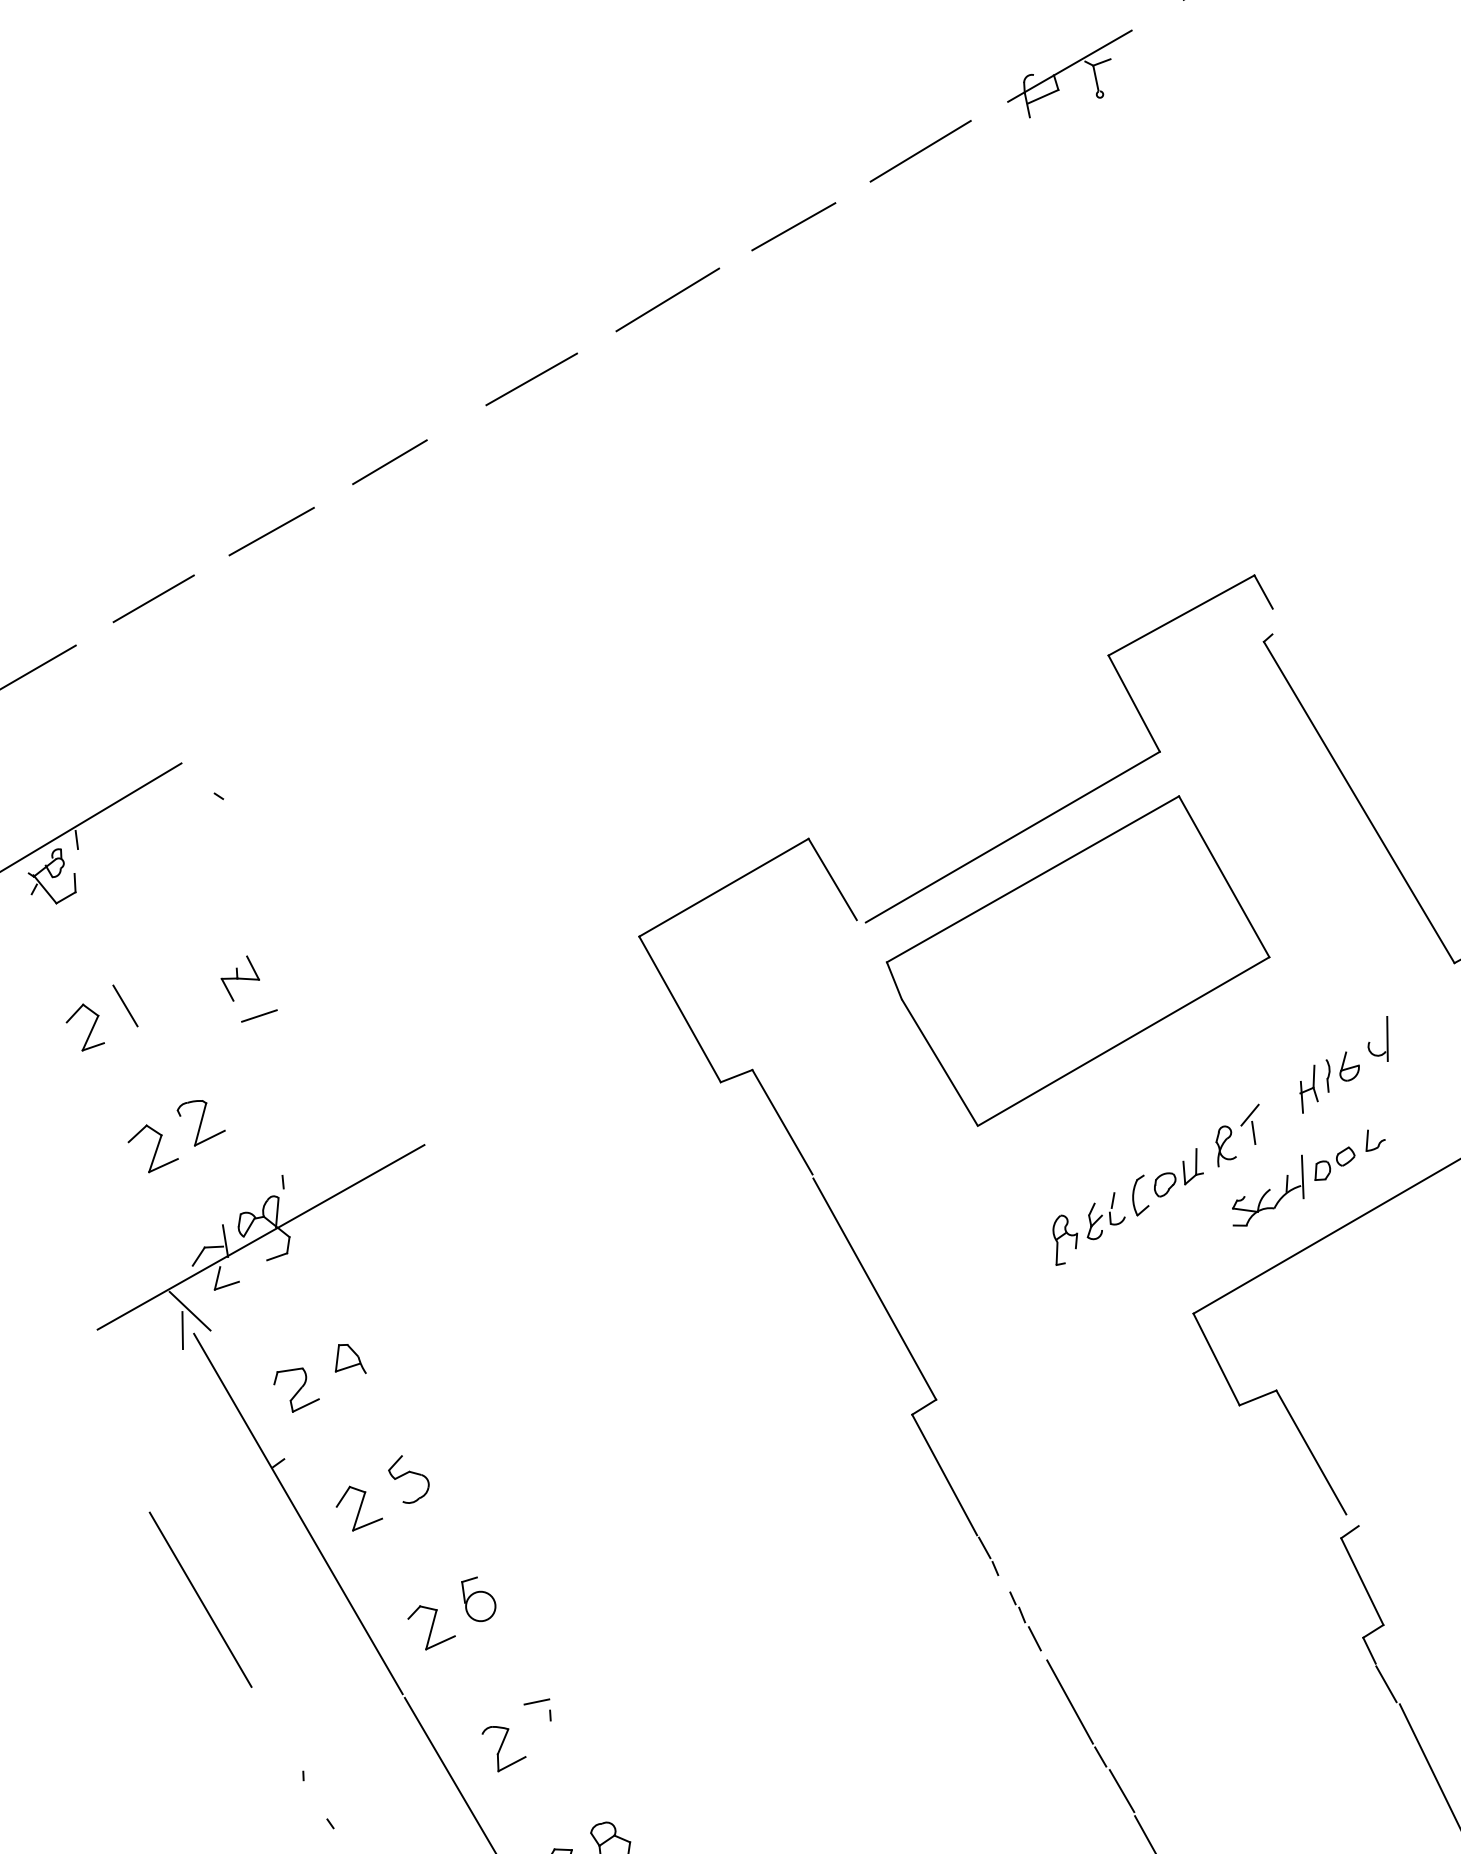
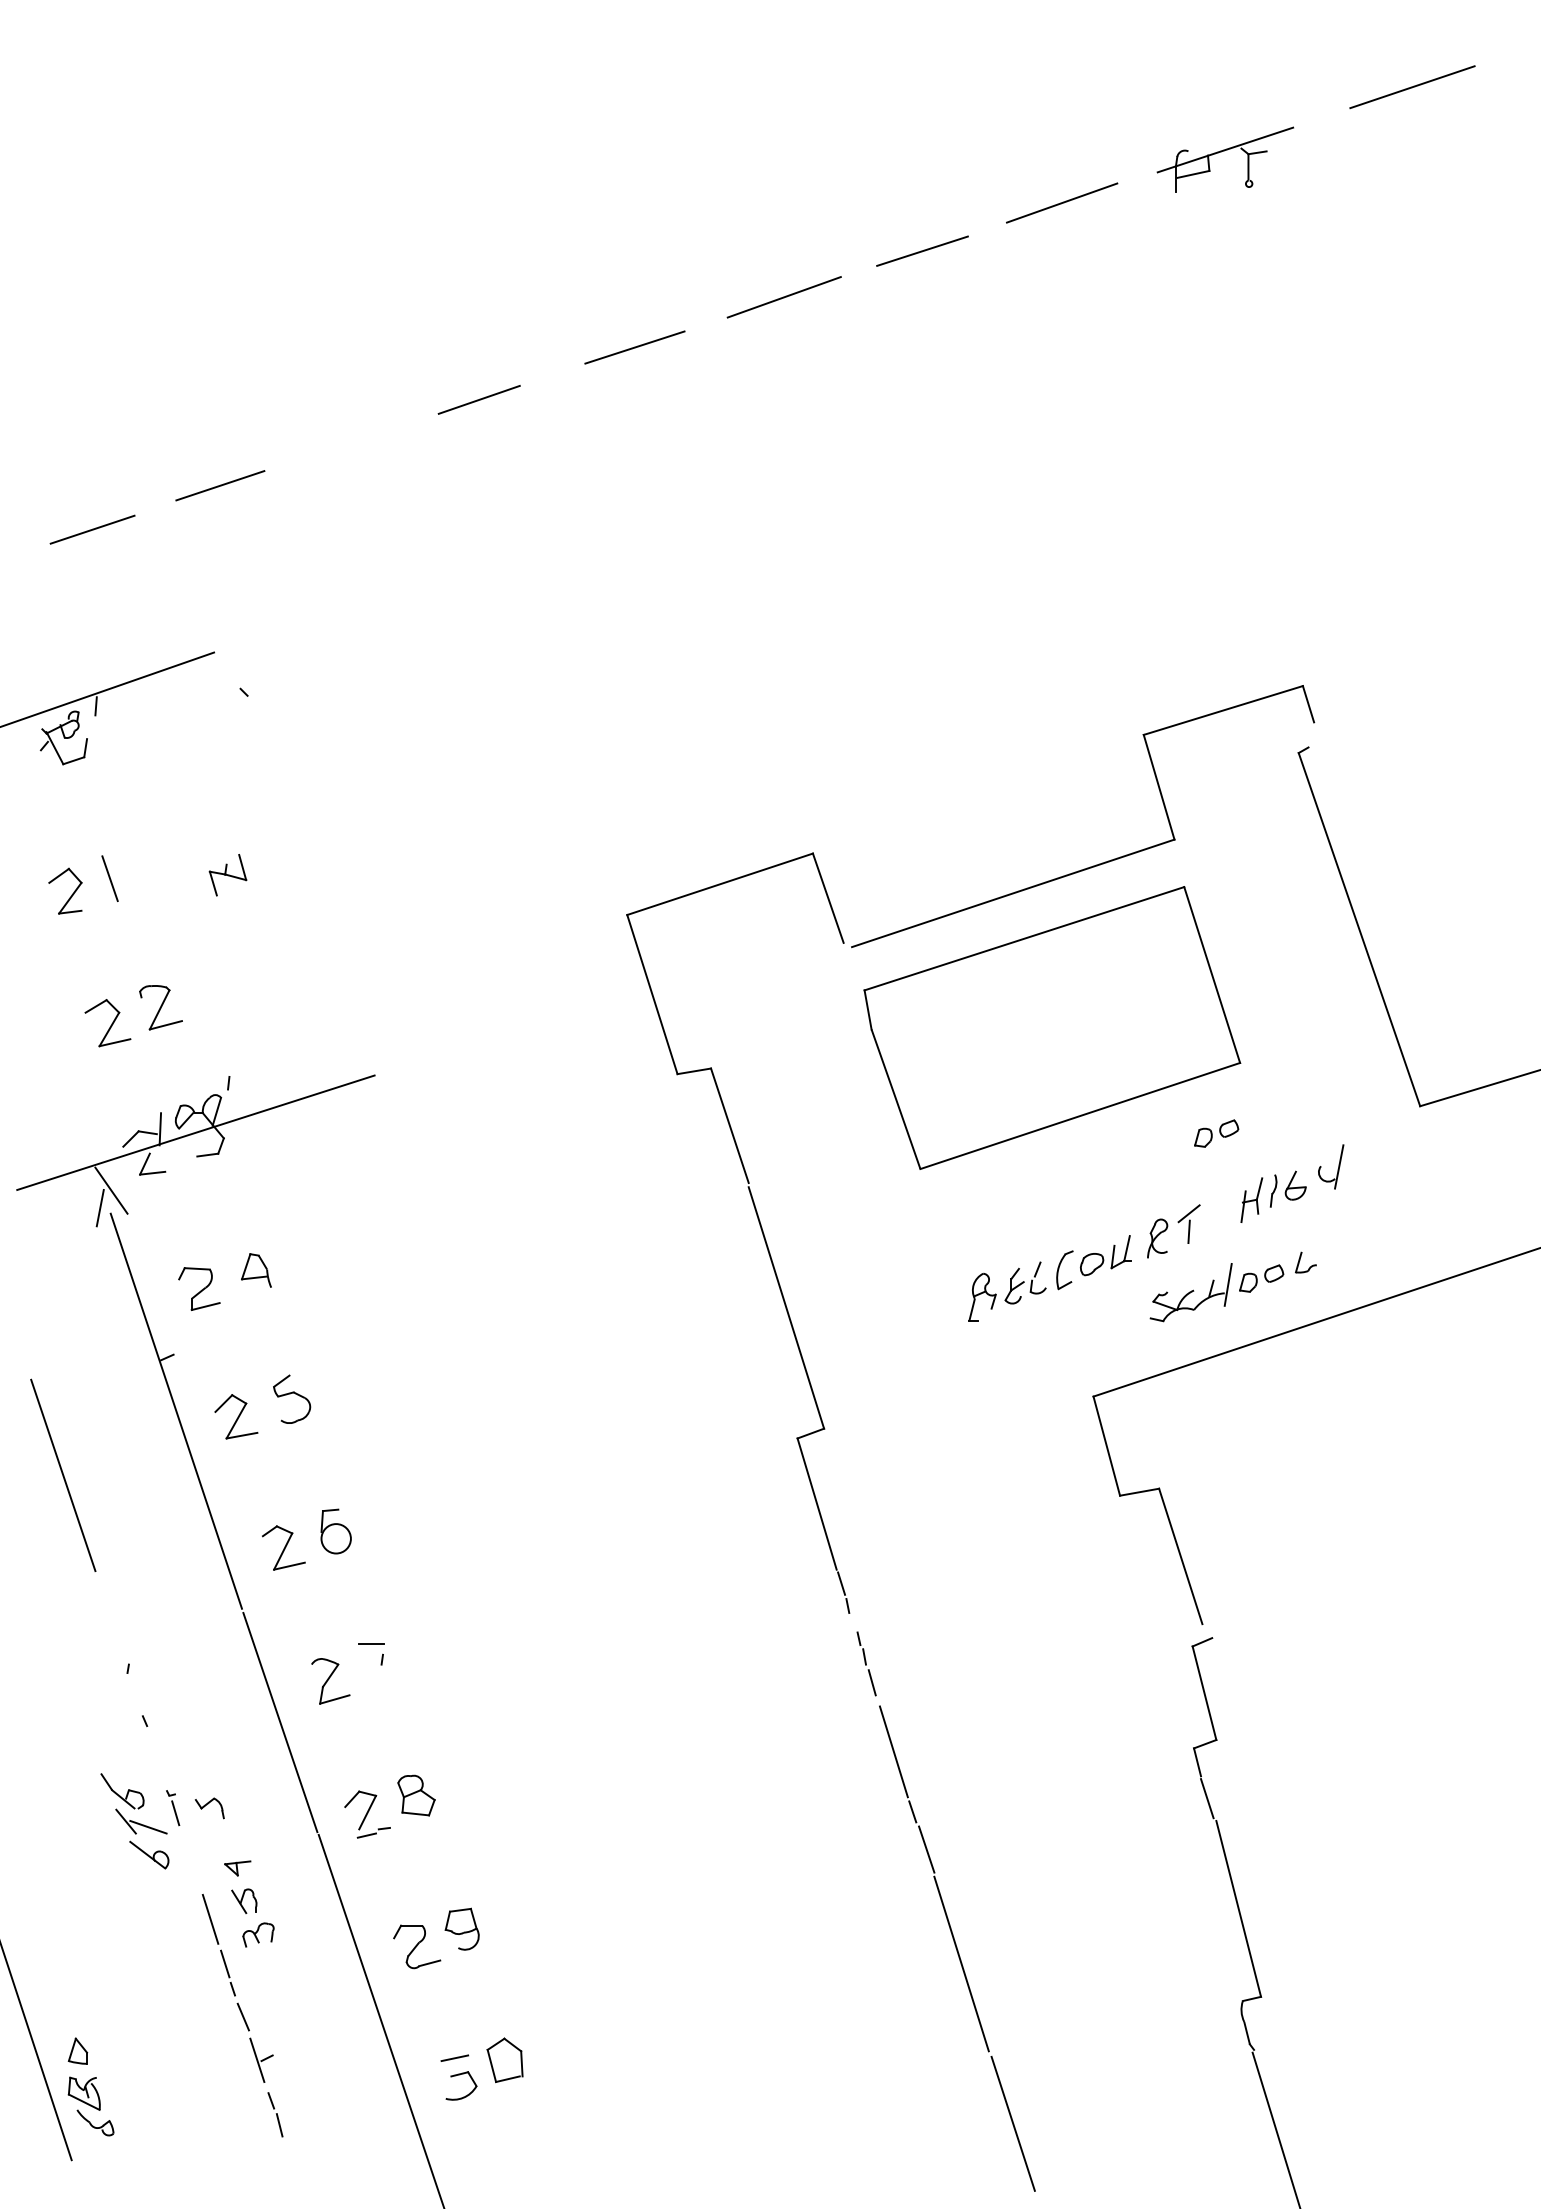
line: (271, 531) -> (349, 443), removed
line: (259, 1015) -> (239, 915), removed
part: (1260, 1031) -> (1216, 1133), added

